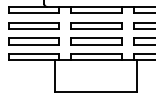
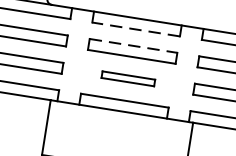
line: (95, 13) -> (134, 29), solid -> dashed
line: (96, 22) -> (133, 45), solid -> dashed
part: (96, 41) -> (128, 78), size x0.6

